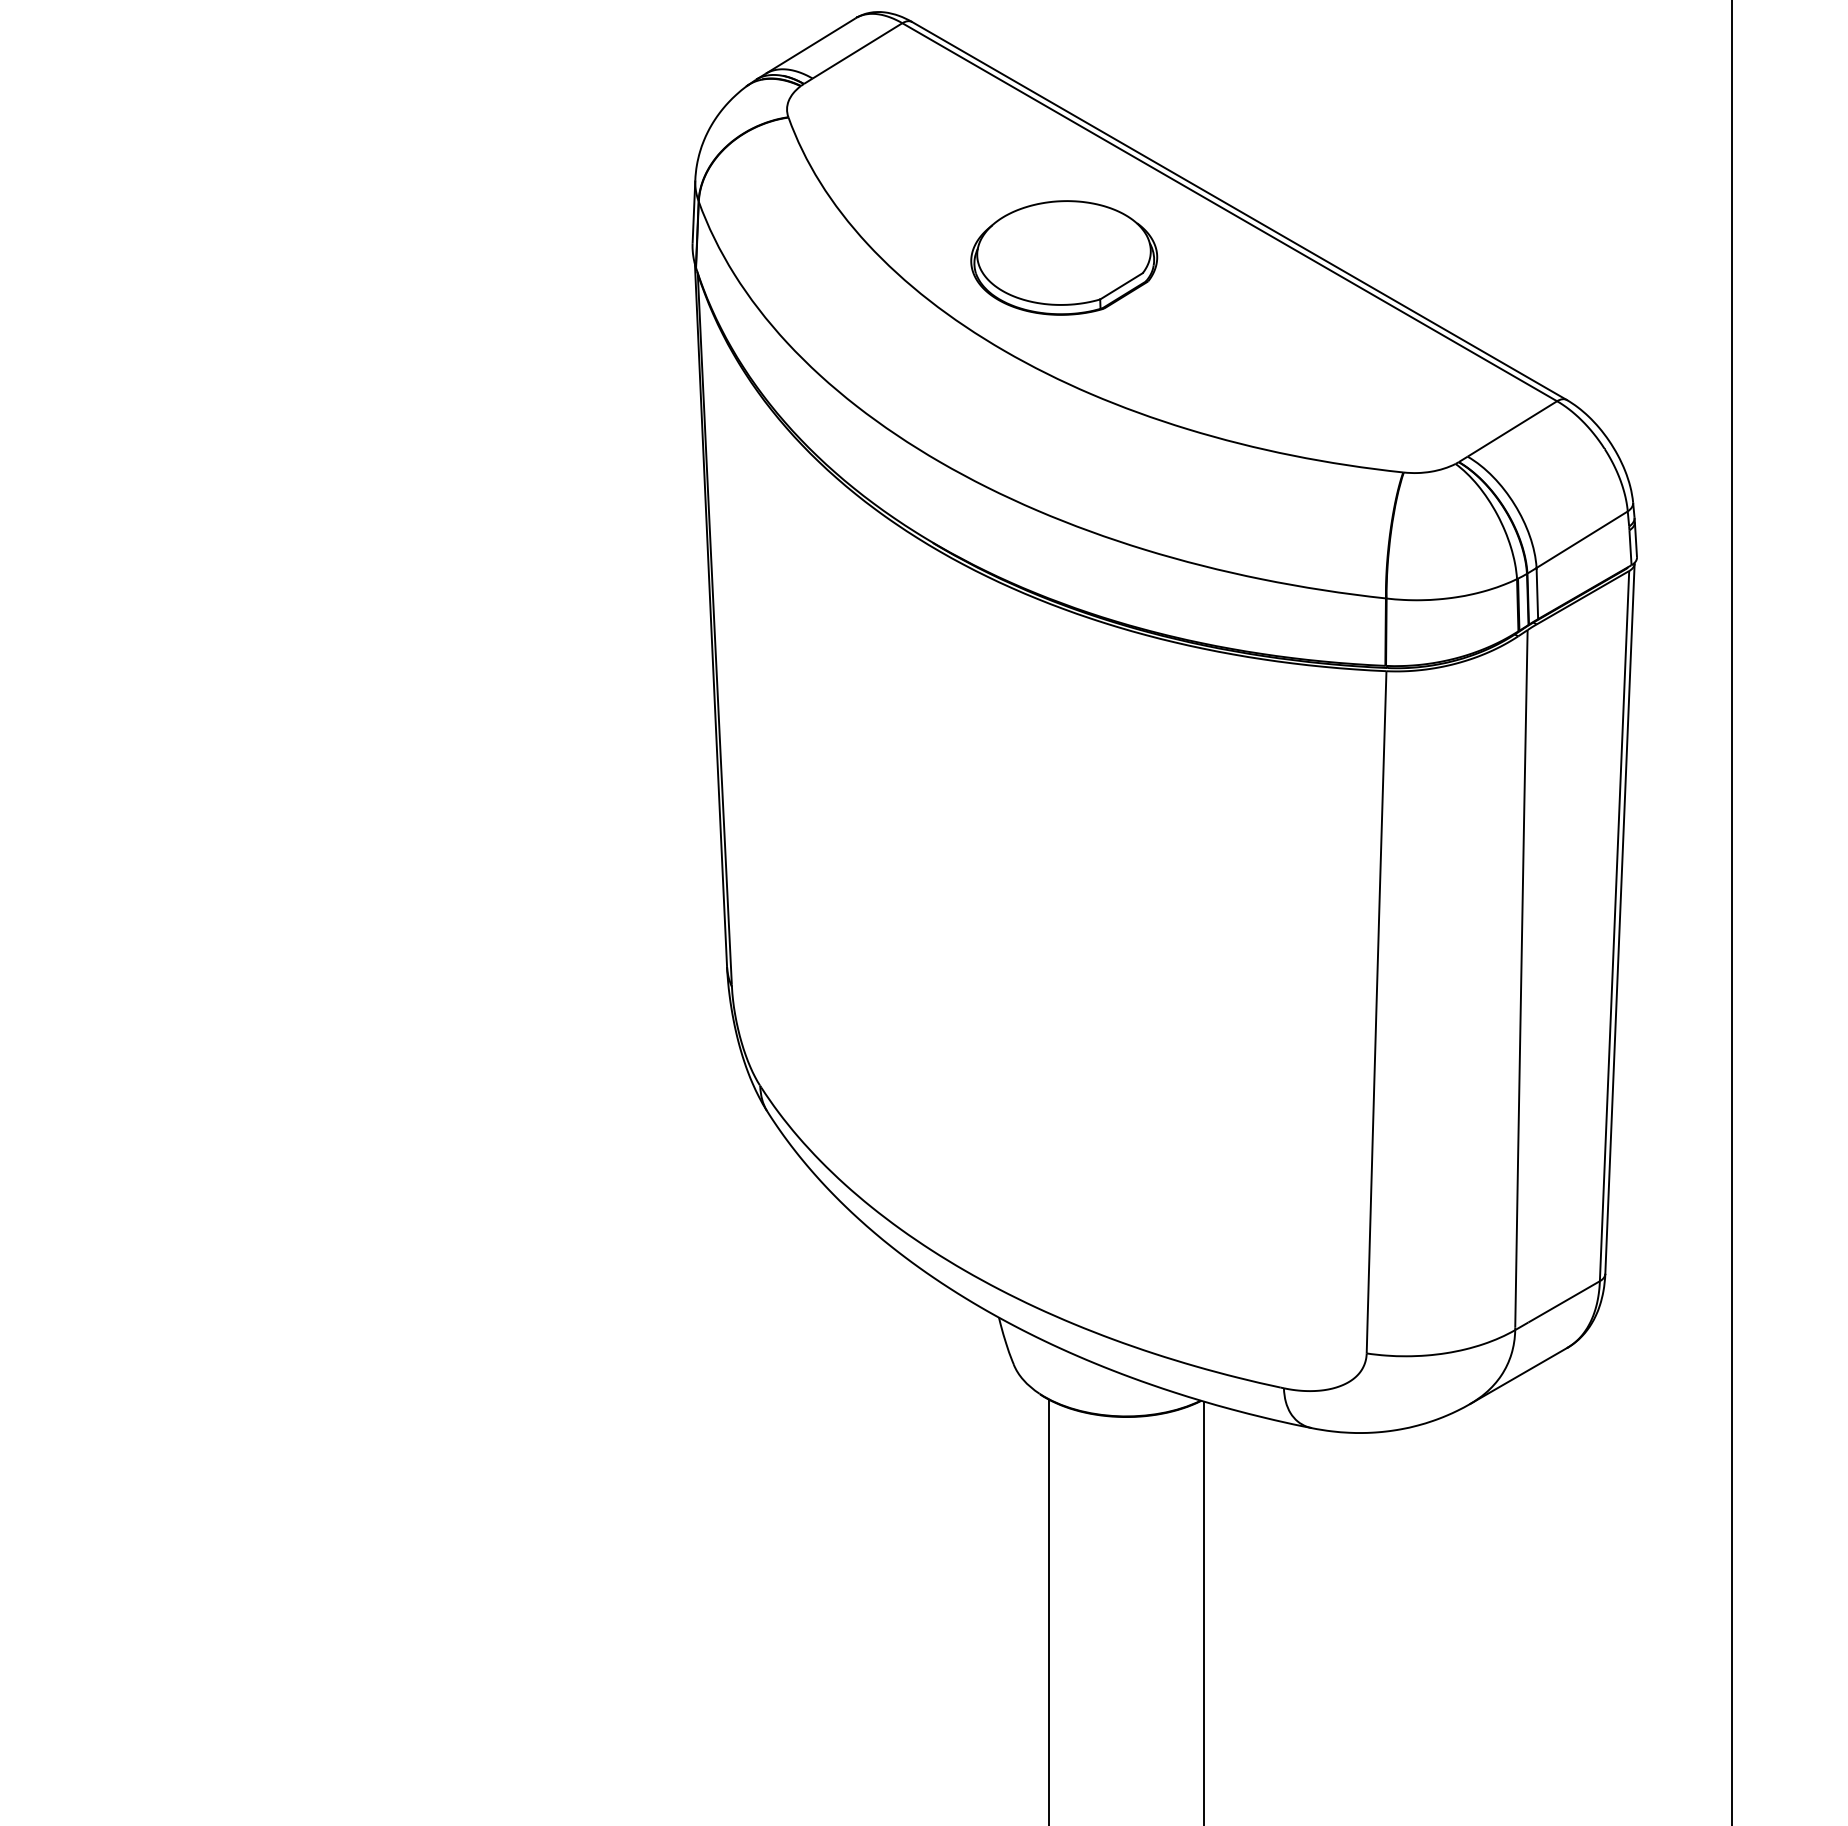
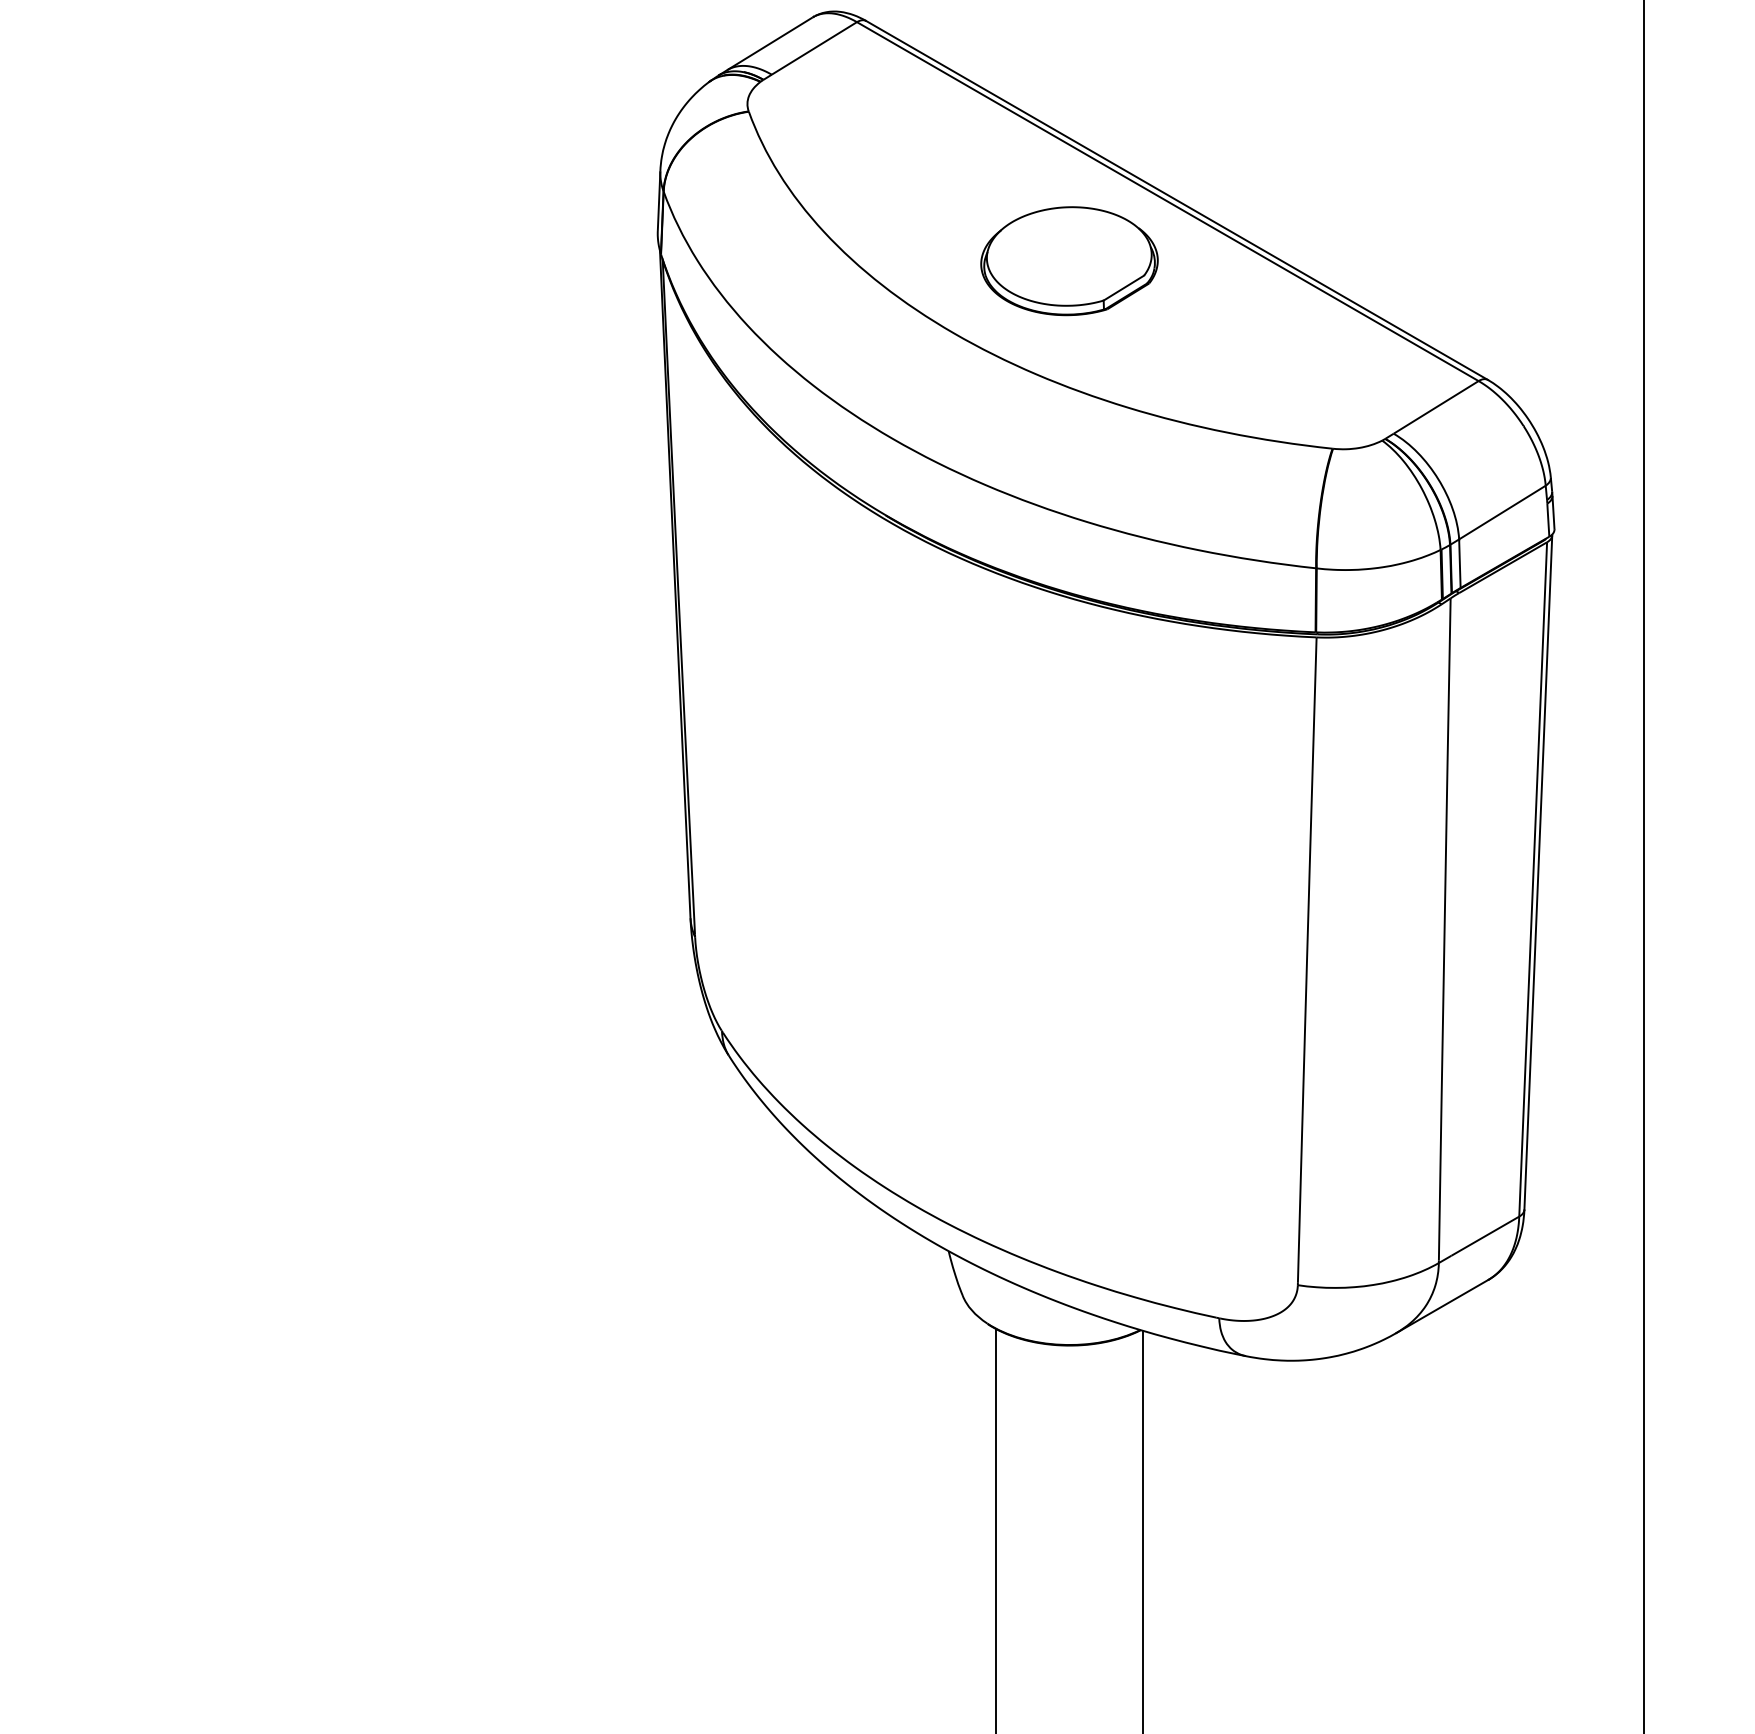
part: (1064, 257) -> (1069, 260), moved

